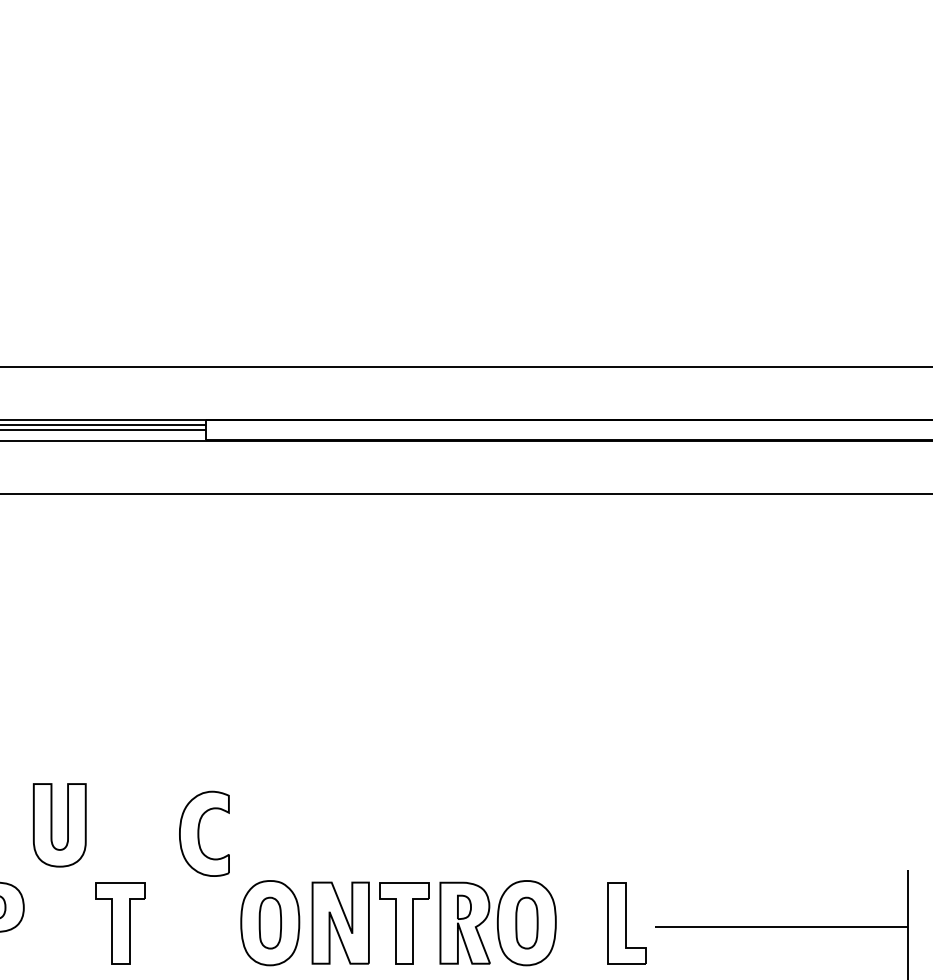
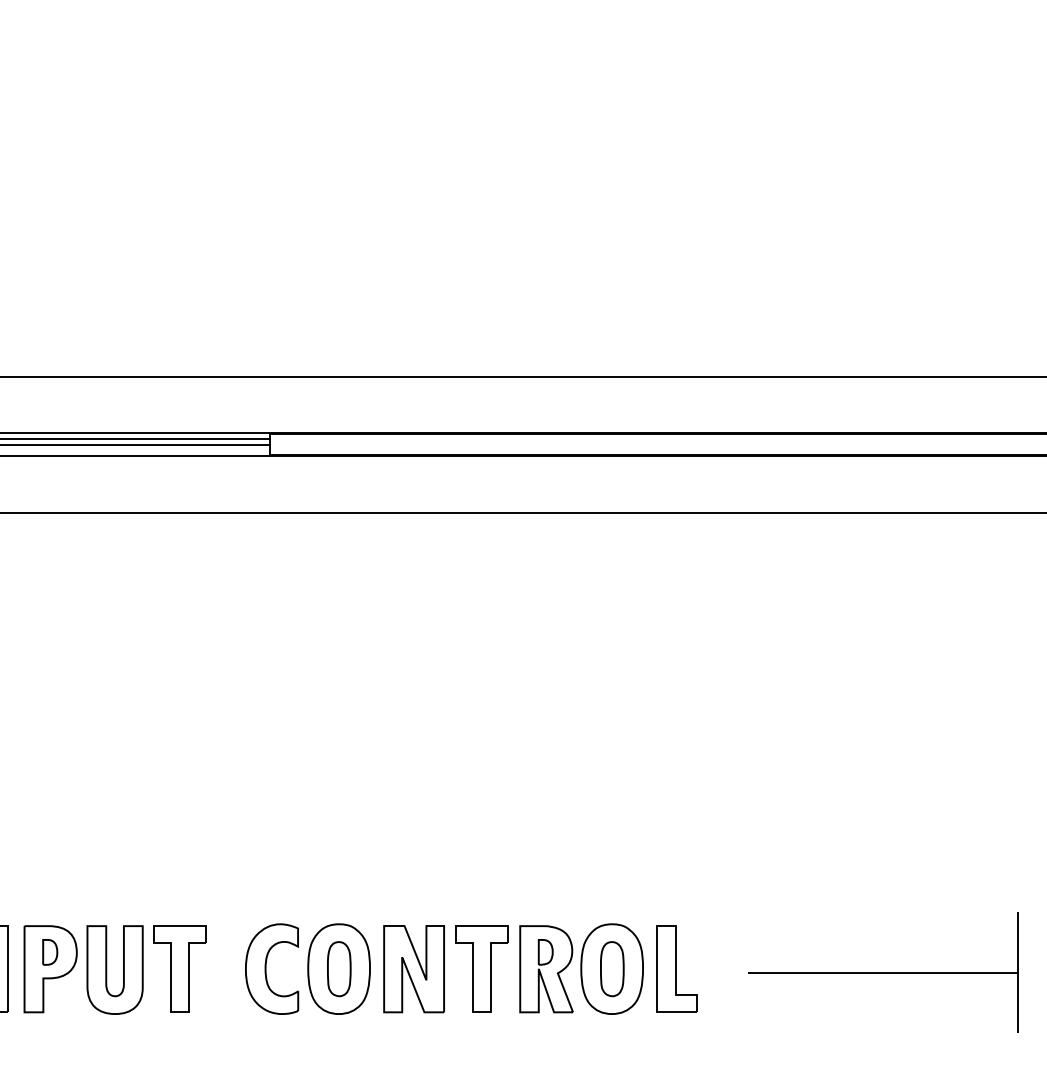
part: (52, 824) -> (107, 969), moved
part: (204, 833) -> (272, 968), moved
part: (626, 922) -> (676, 968), moved

